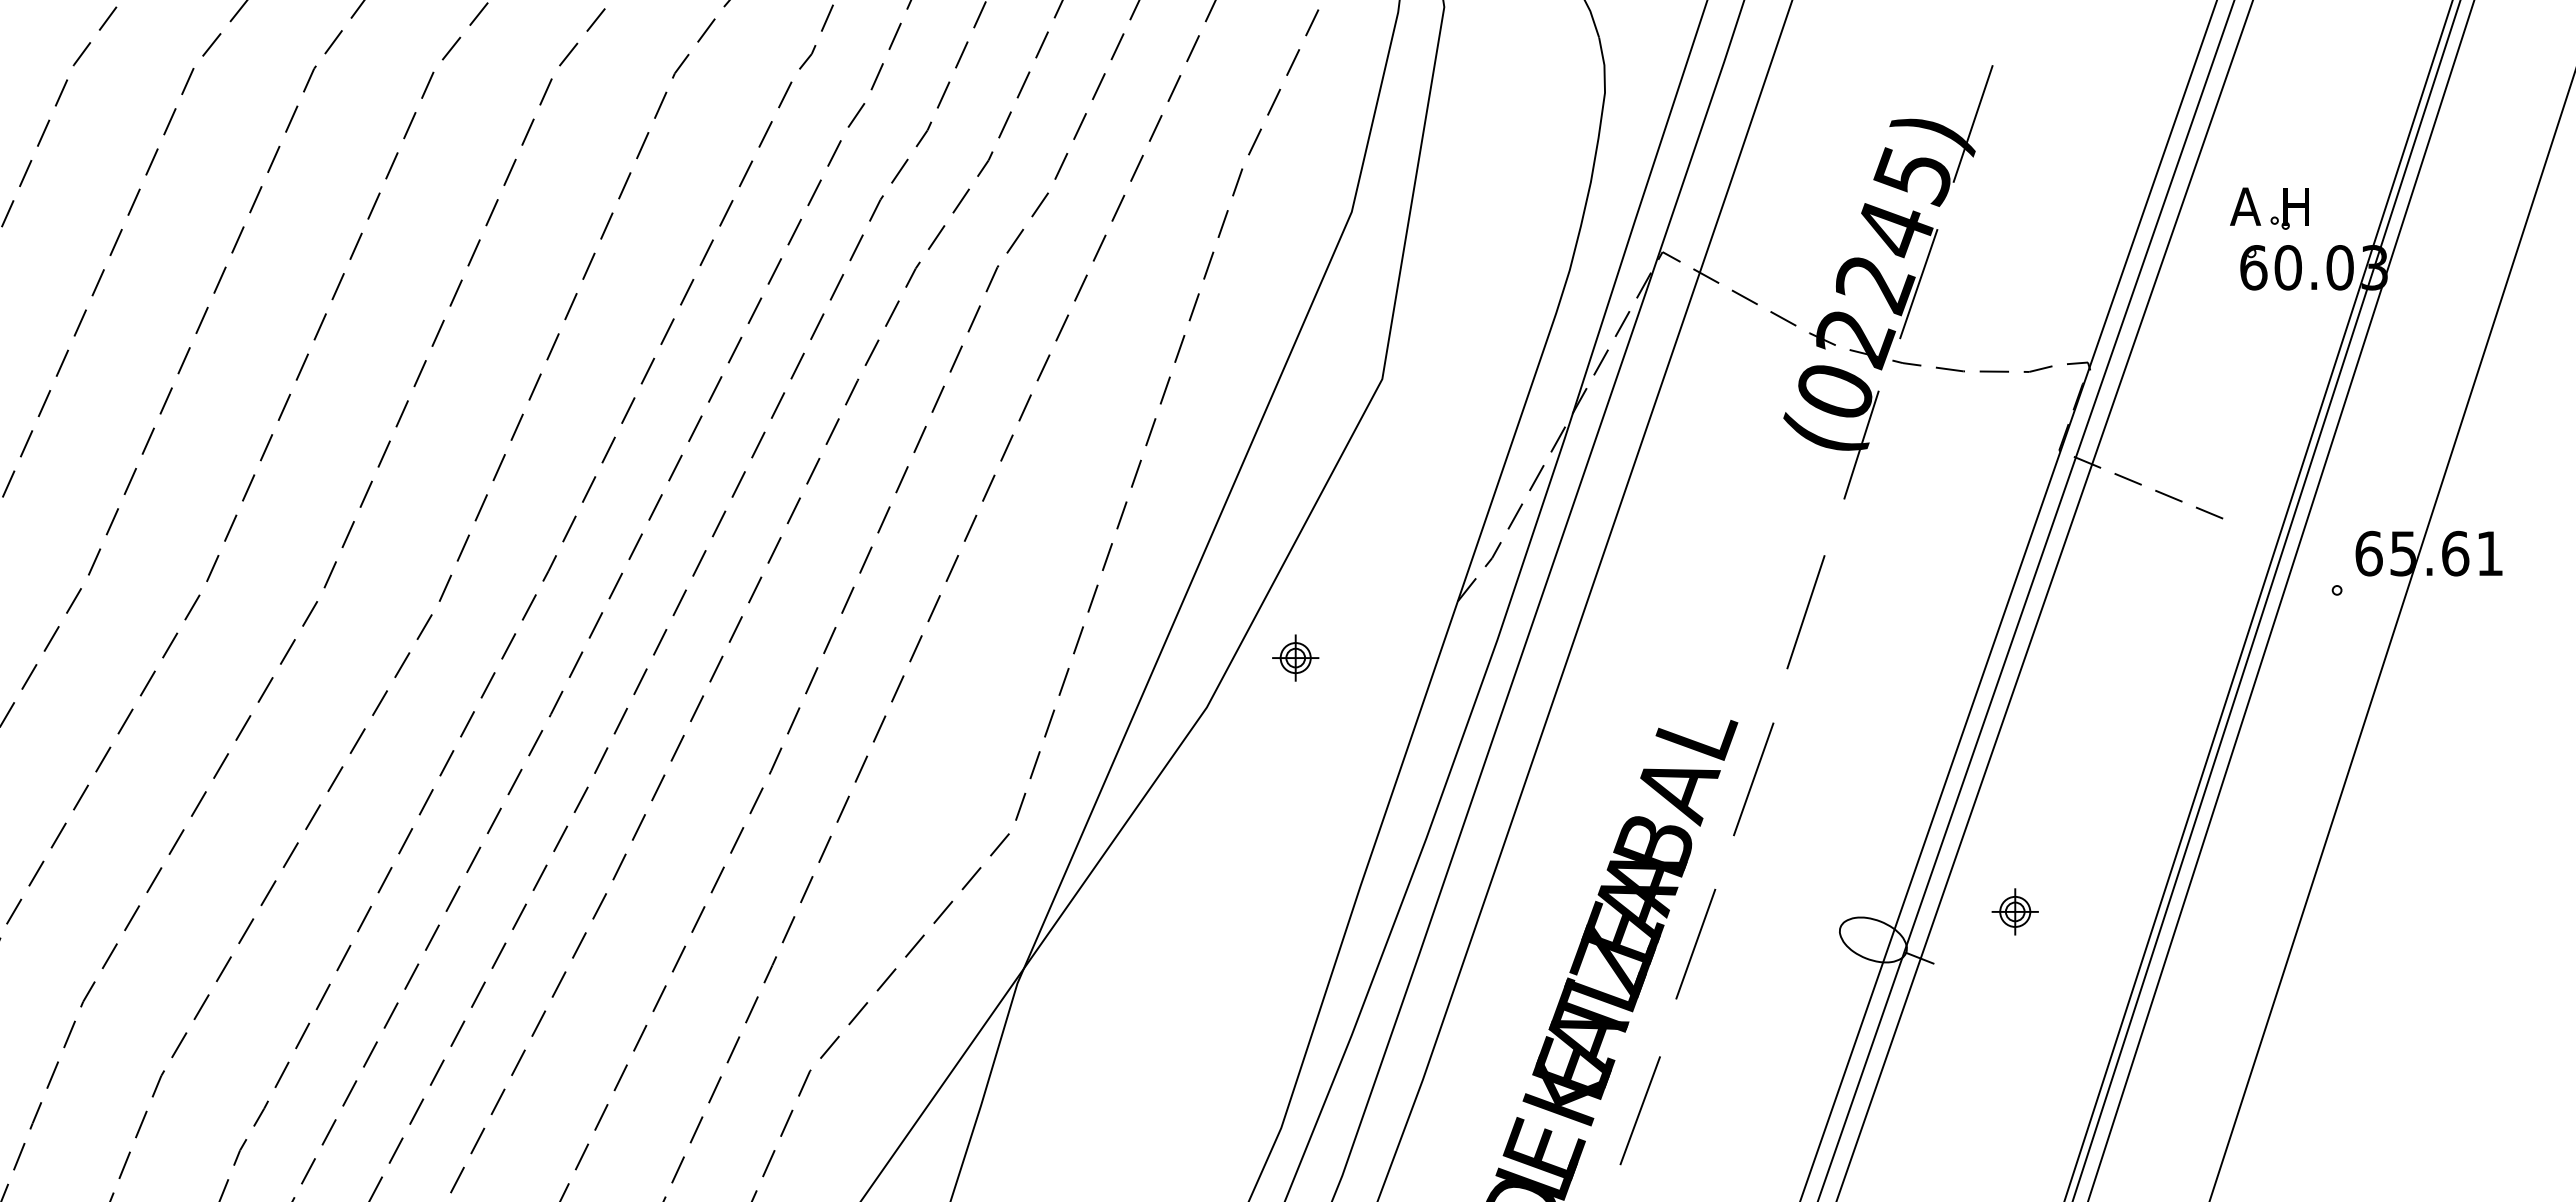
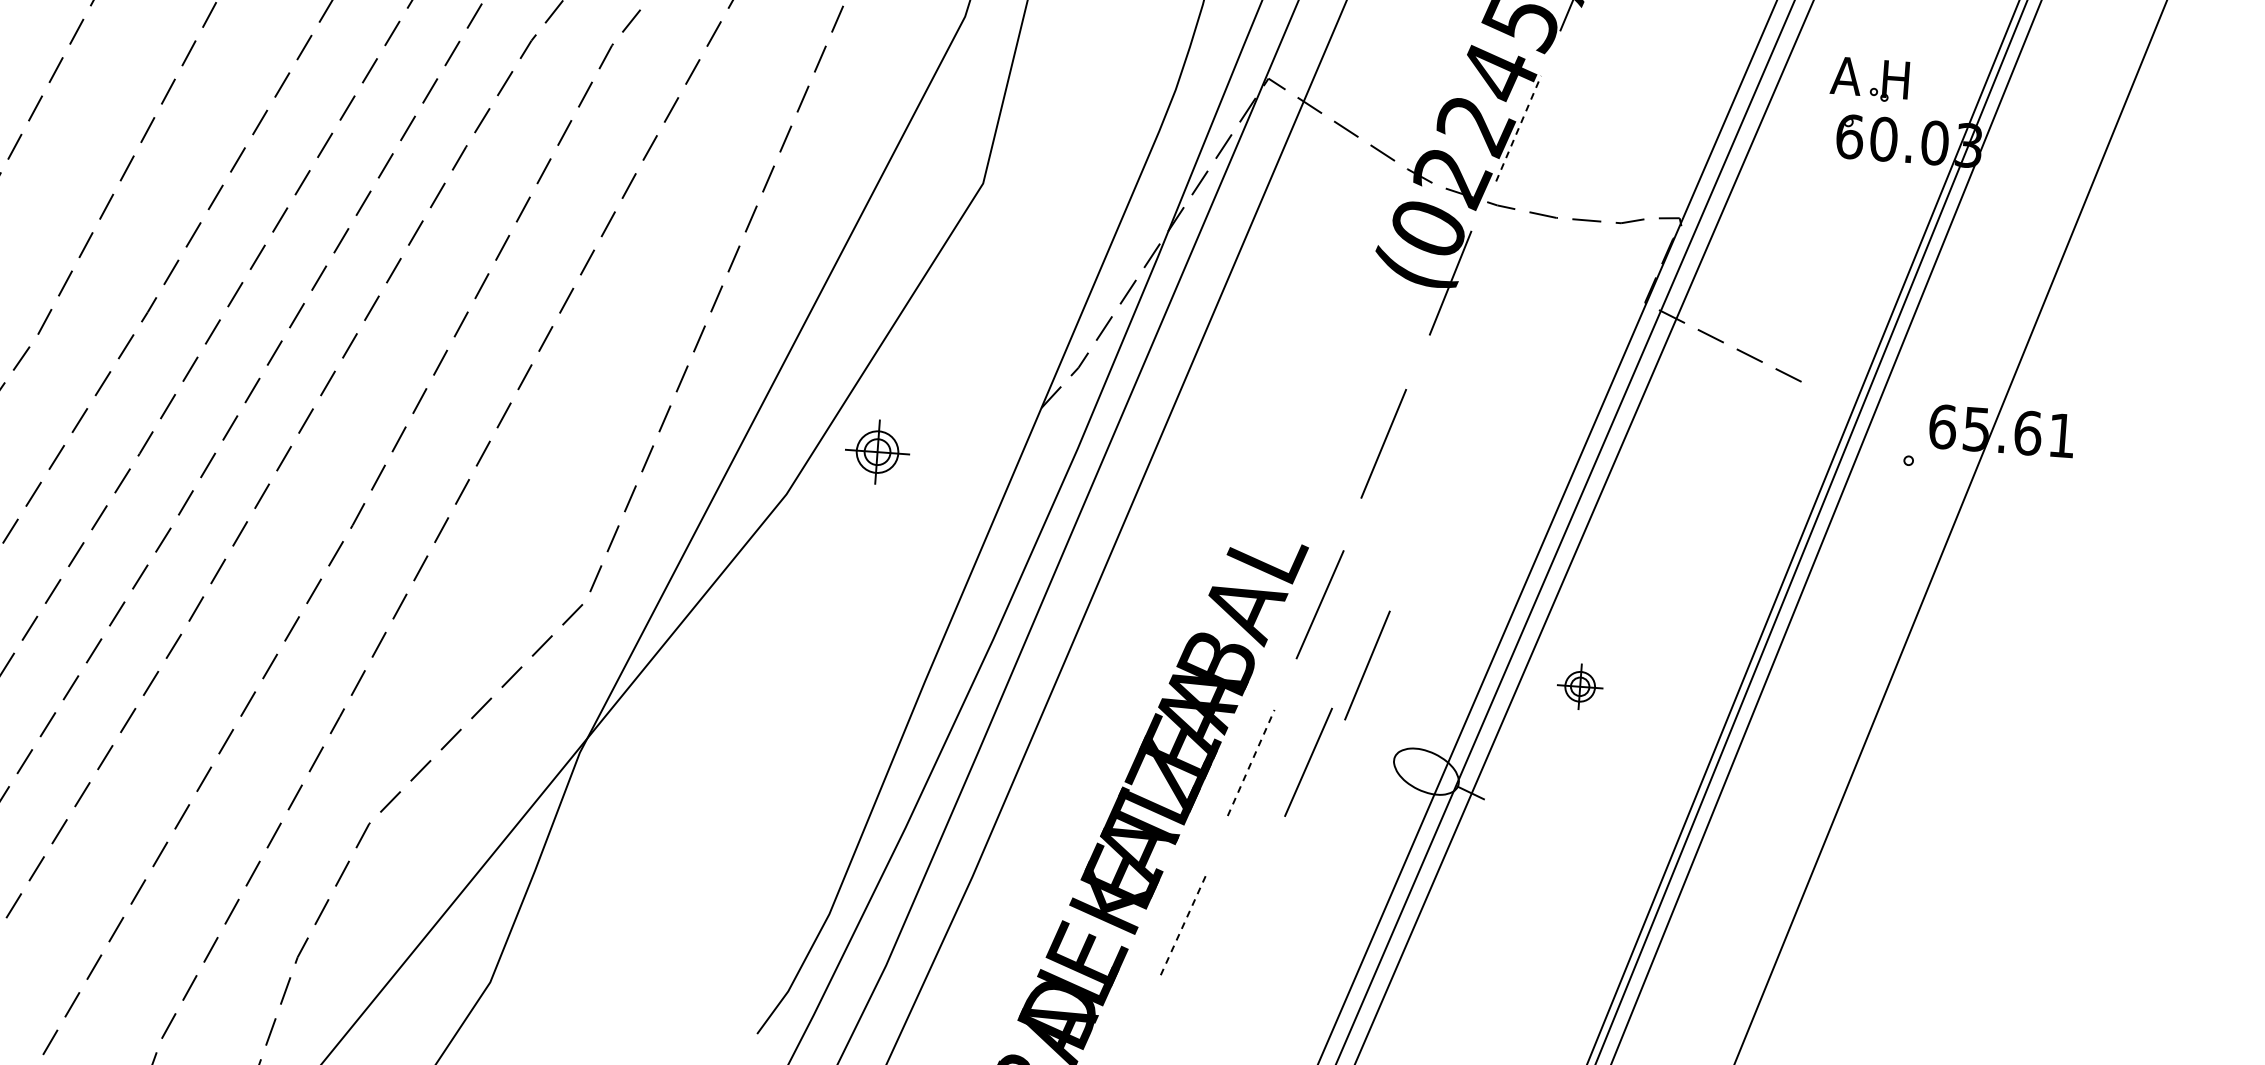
line: (1918, 283) -> (1518, 128), solid -> dashed
part: (1295, 657) -> (877, 451), size x1.4
line: (1805, 837) -> (1366, 665), added
part: (2014, 911) -> (1579, 686), moved
line: (1753, 939) -> (1308, 762), added
line: (1695, 944) -> (1250, 763), solid -> dashed
line: (1640, 1110) -> (1184, 922), solid -> dashed

